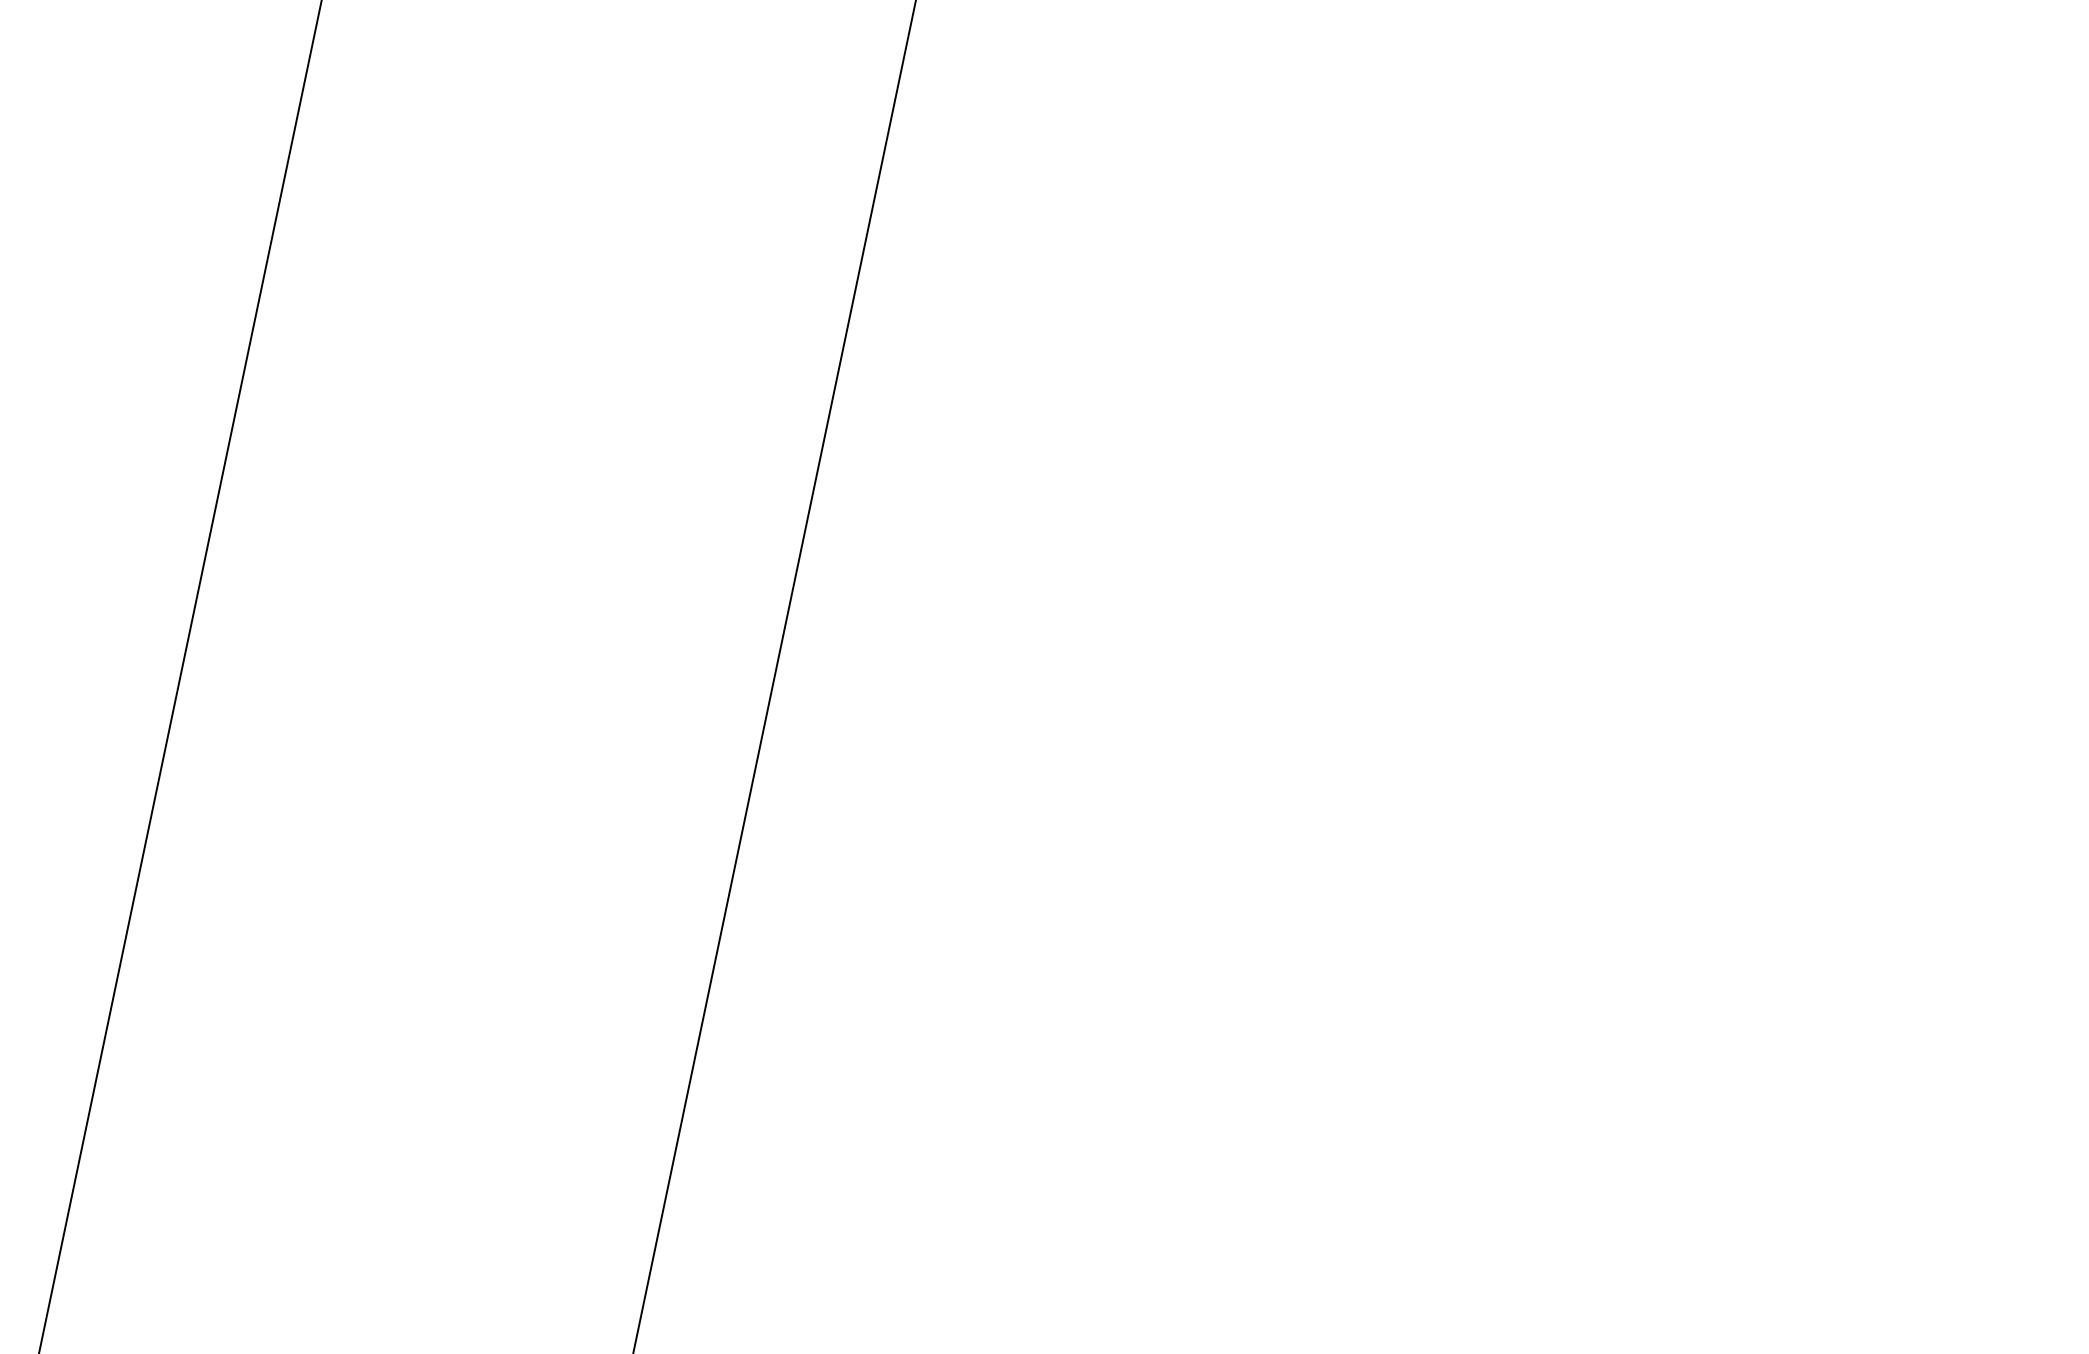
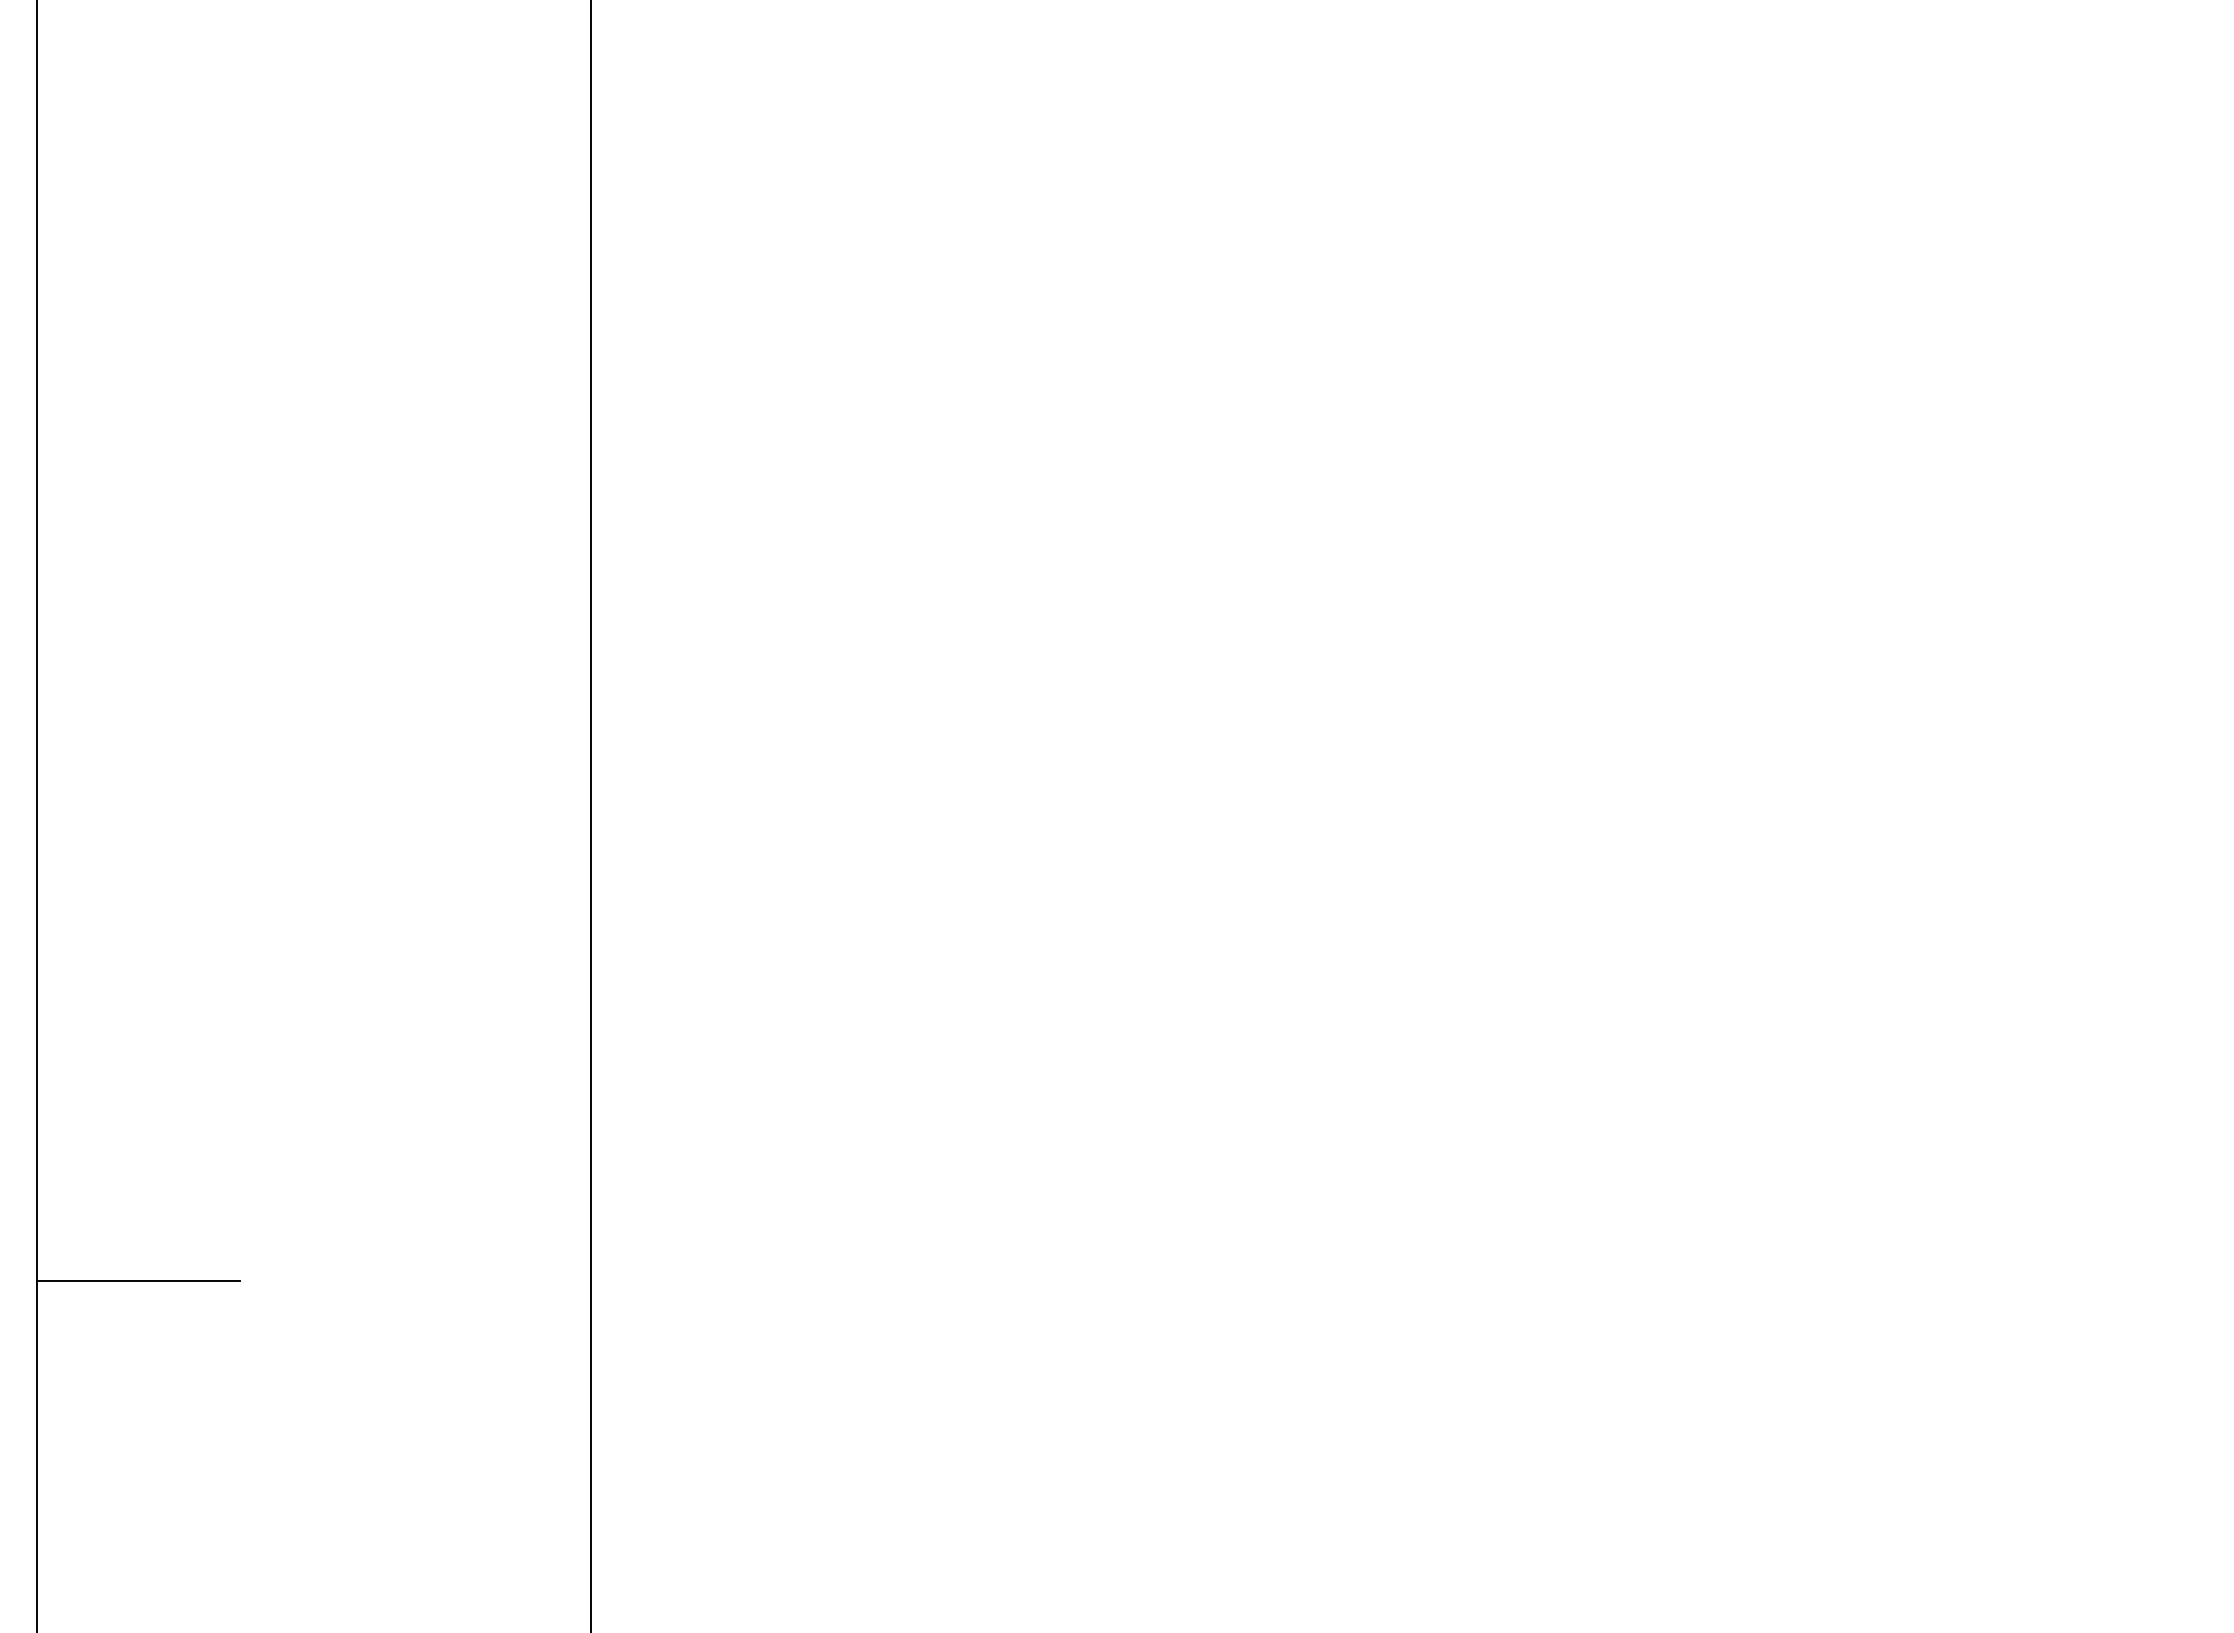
line: (259, 819) -> (138, 1281), added

